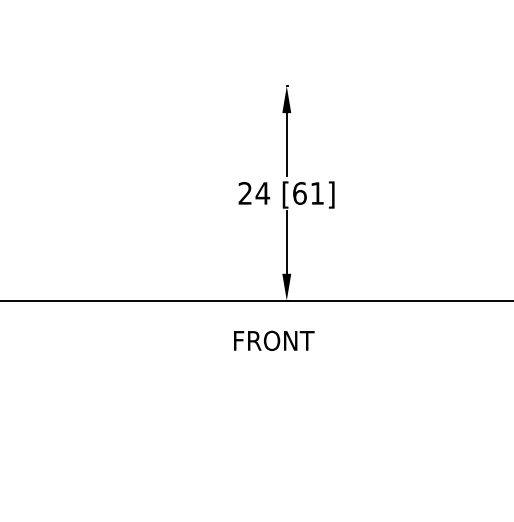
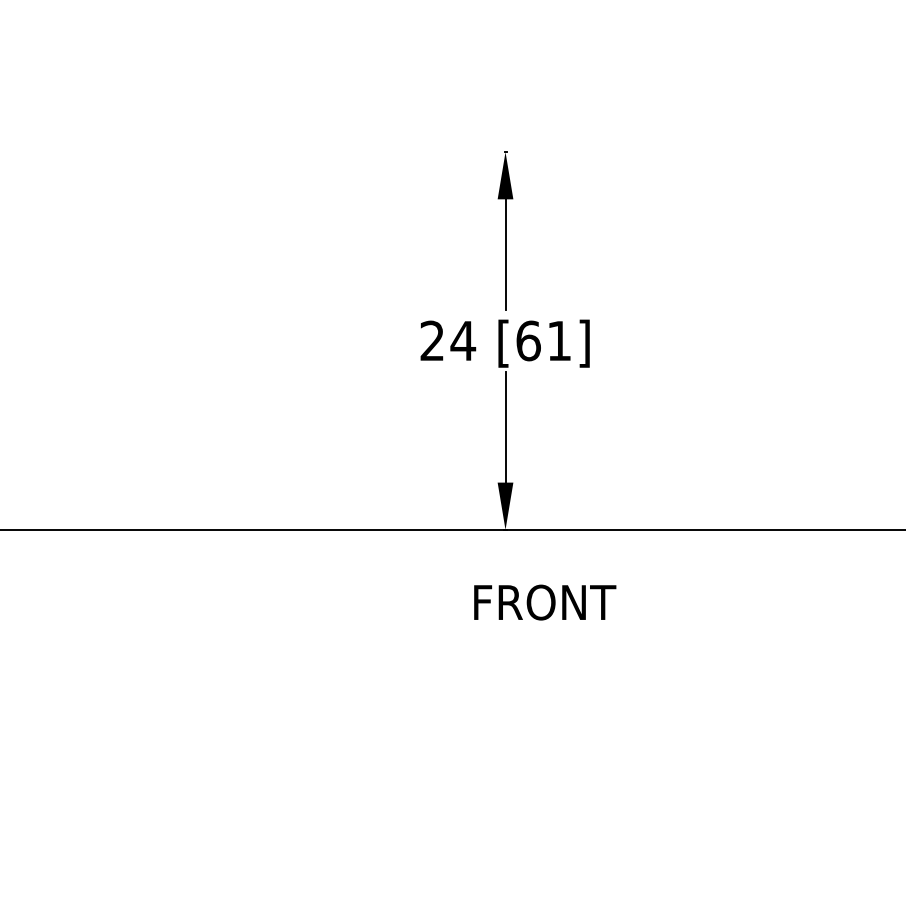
text: (274, 340) -> (545, 601), moved

